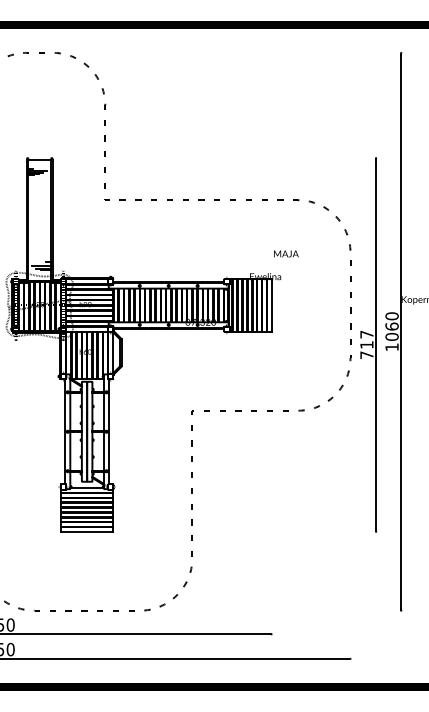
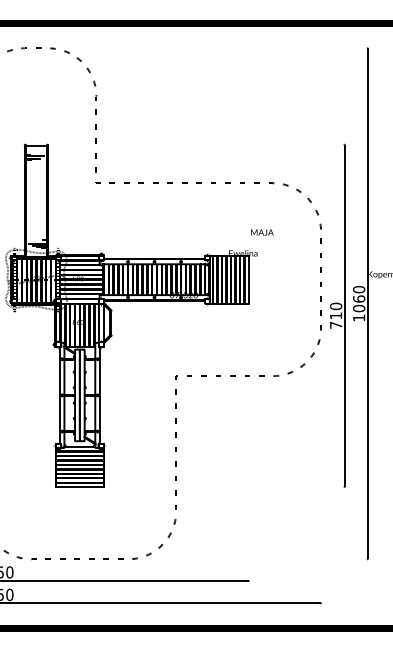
text: (367, 334) -> (336, 306), 717 -> 710

